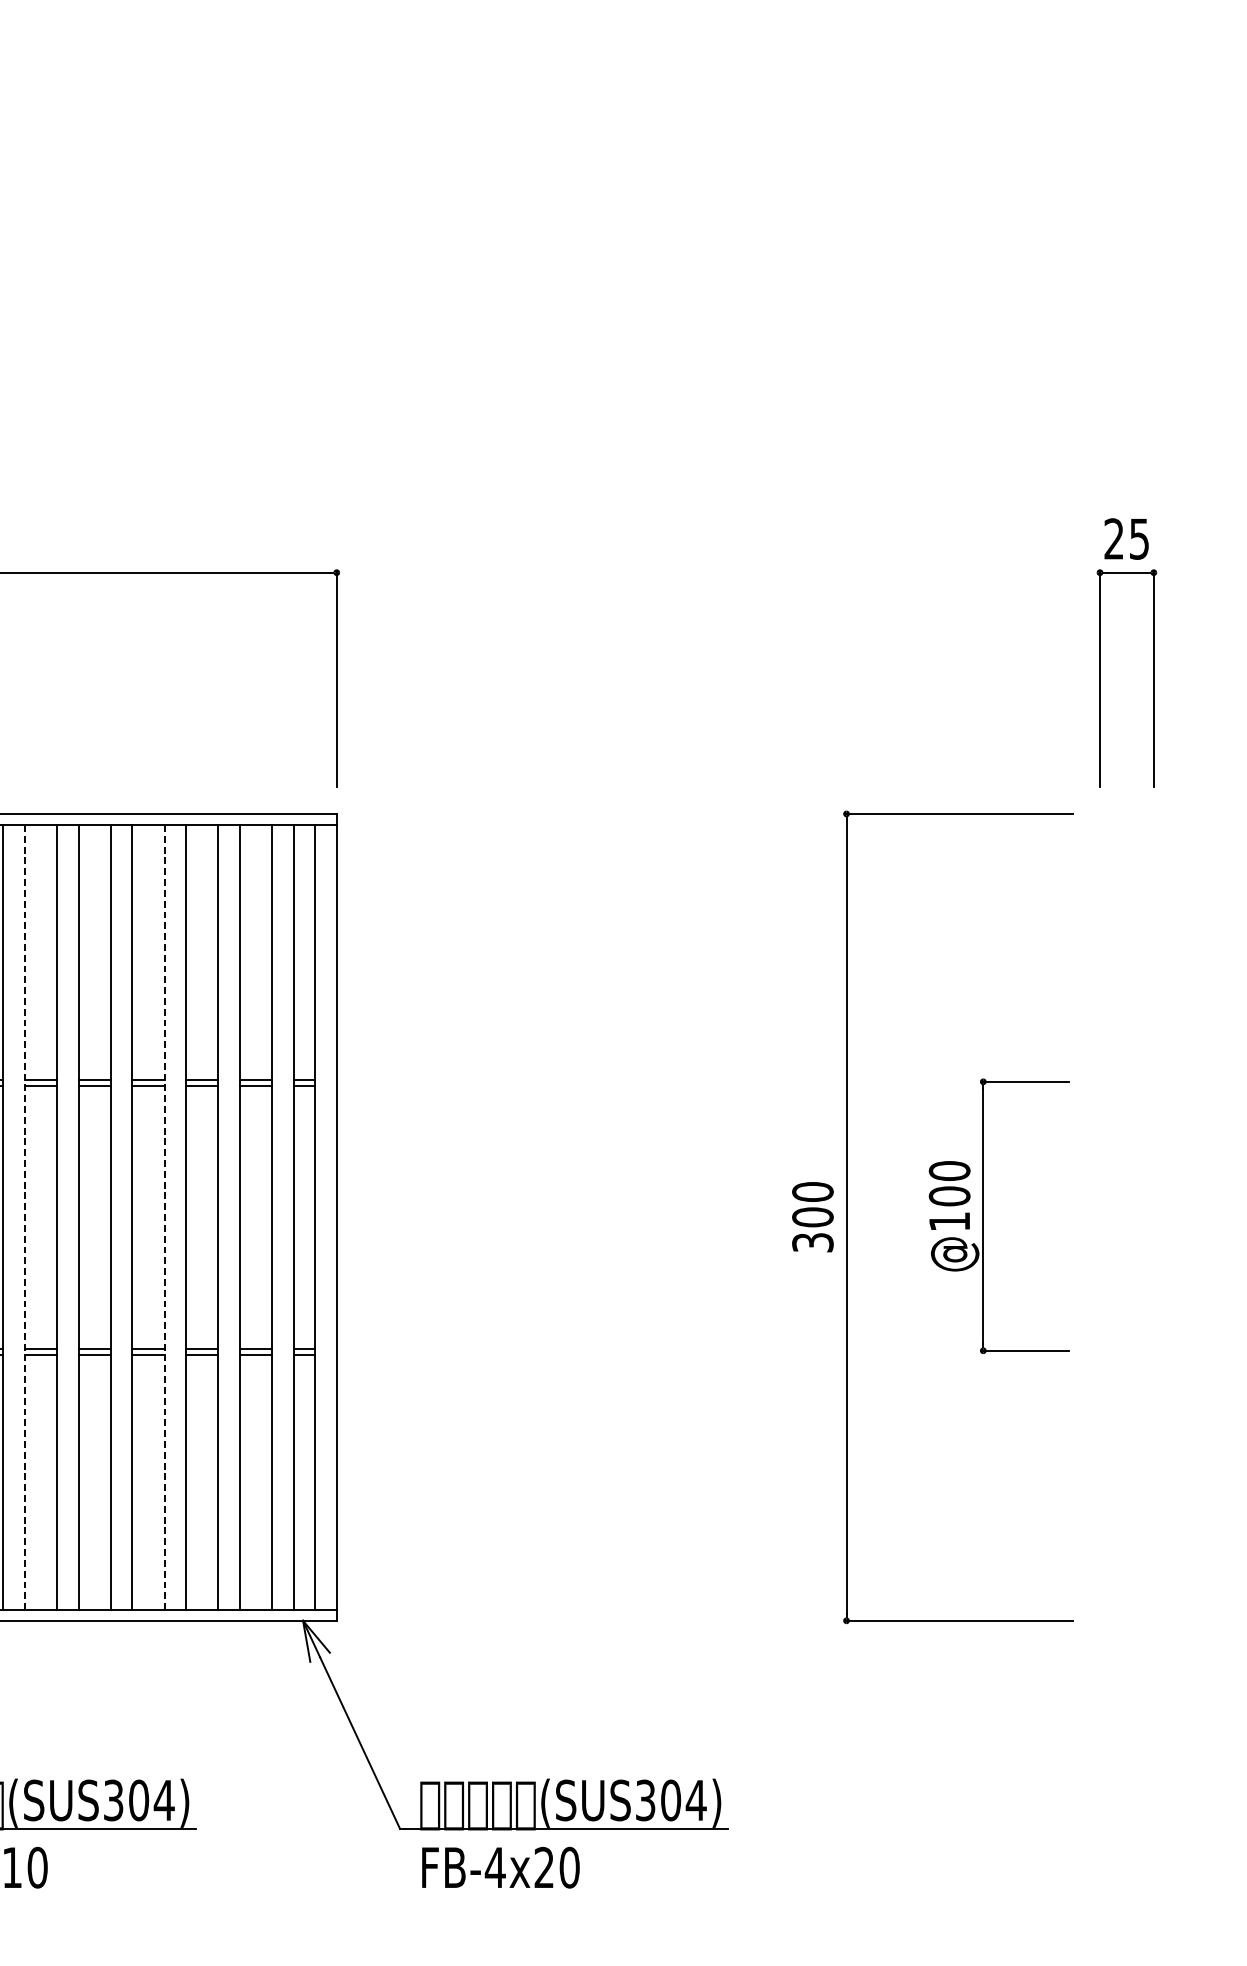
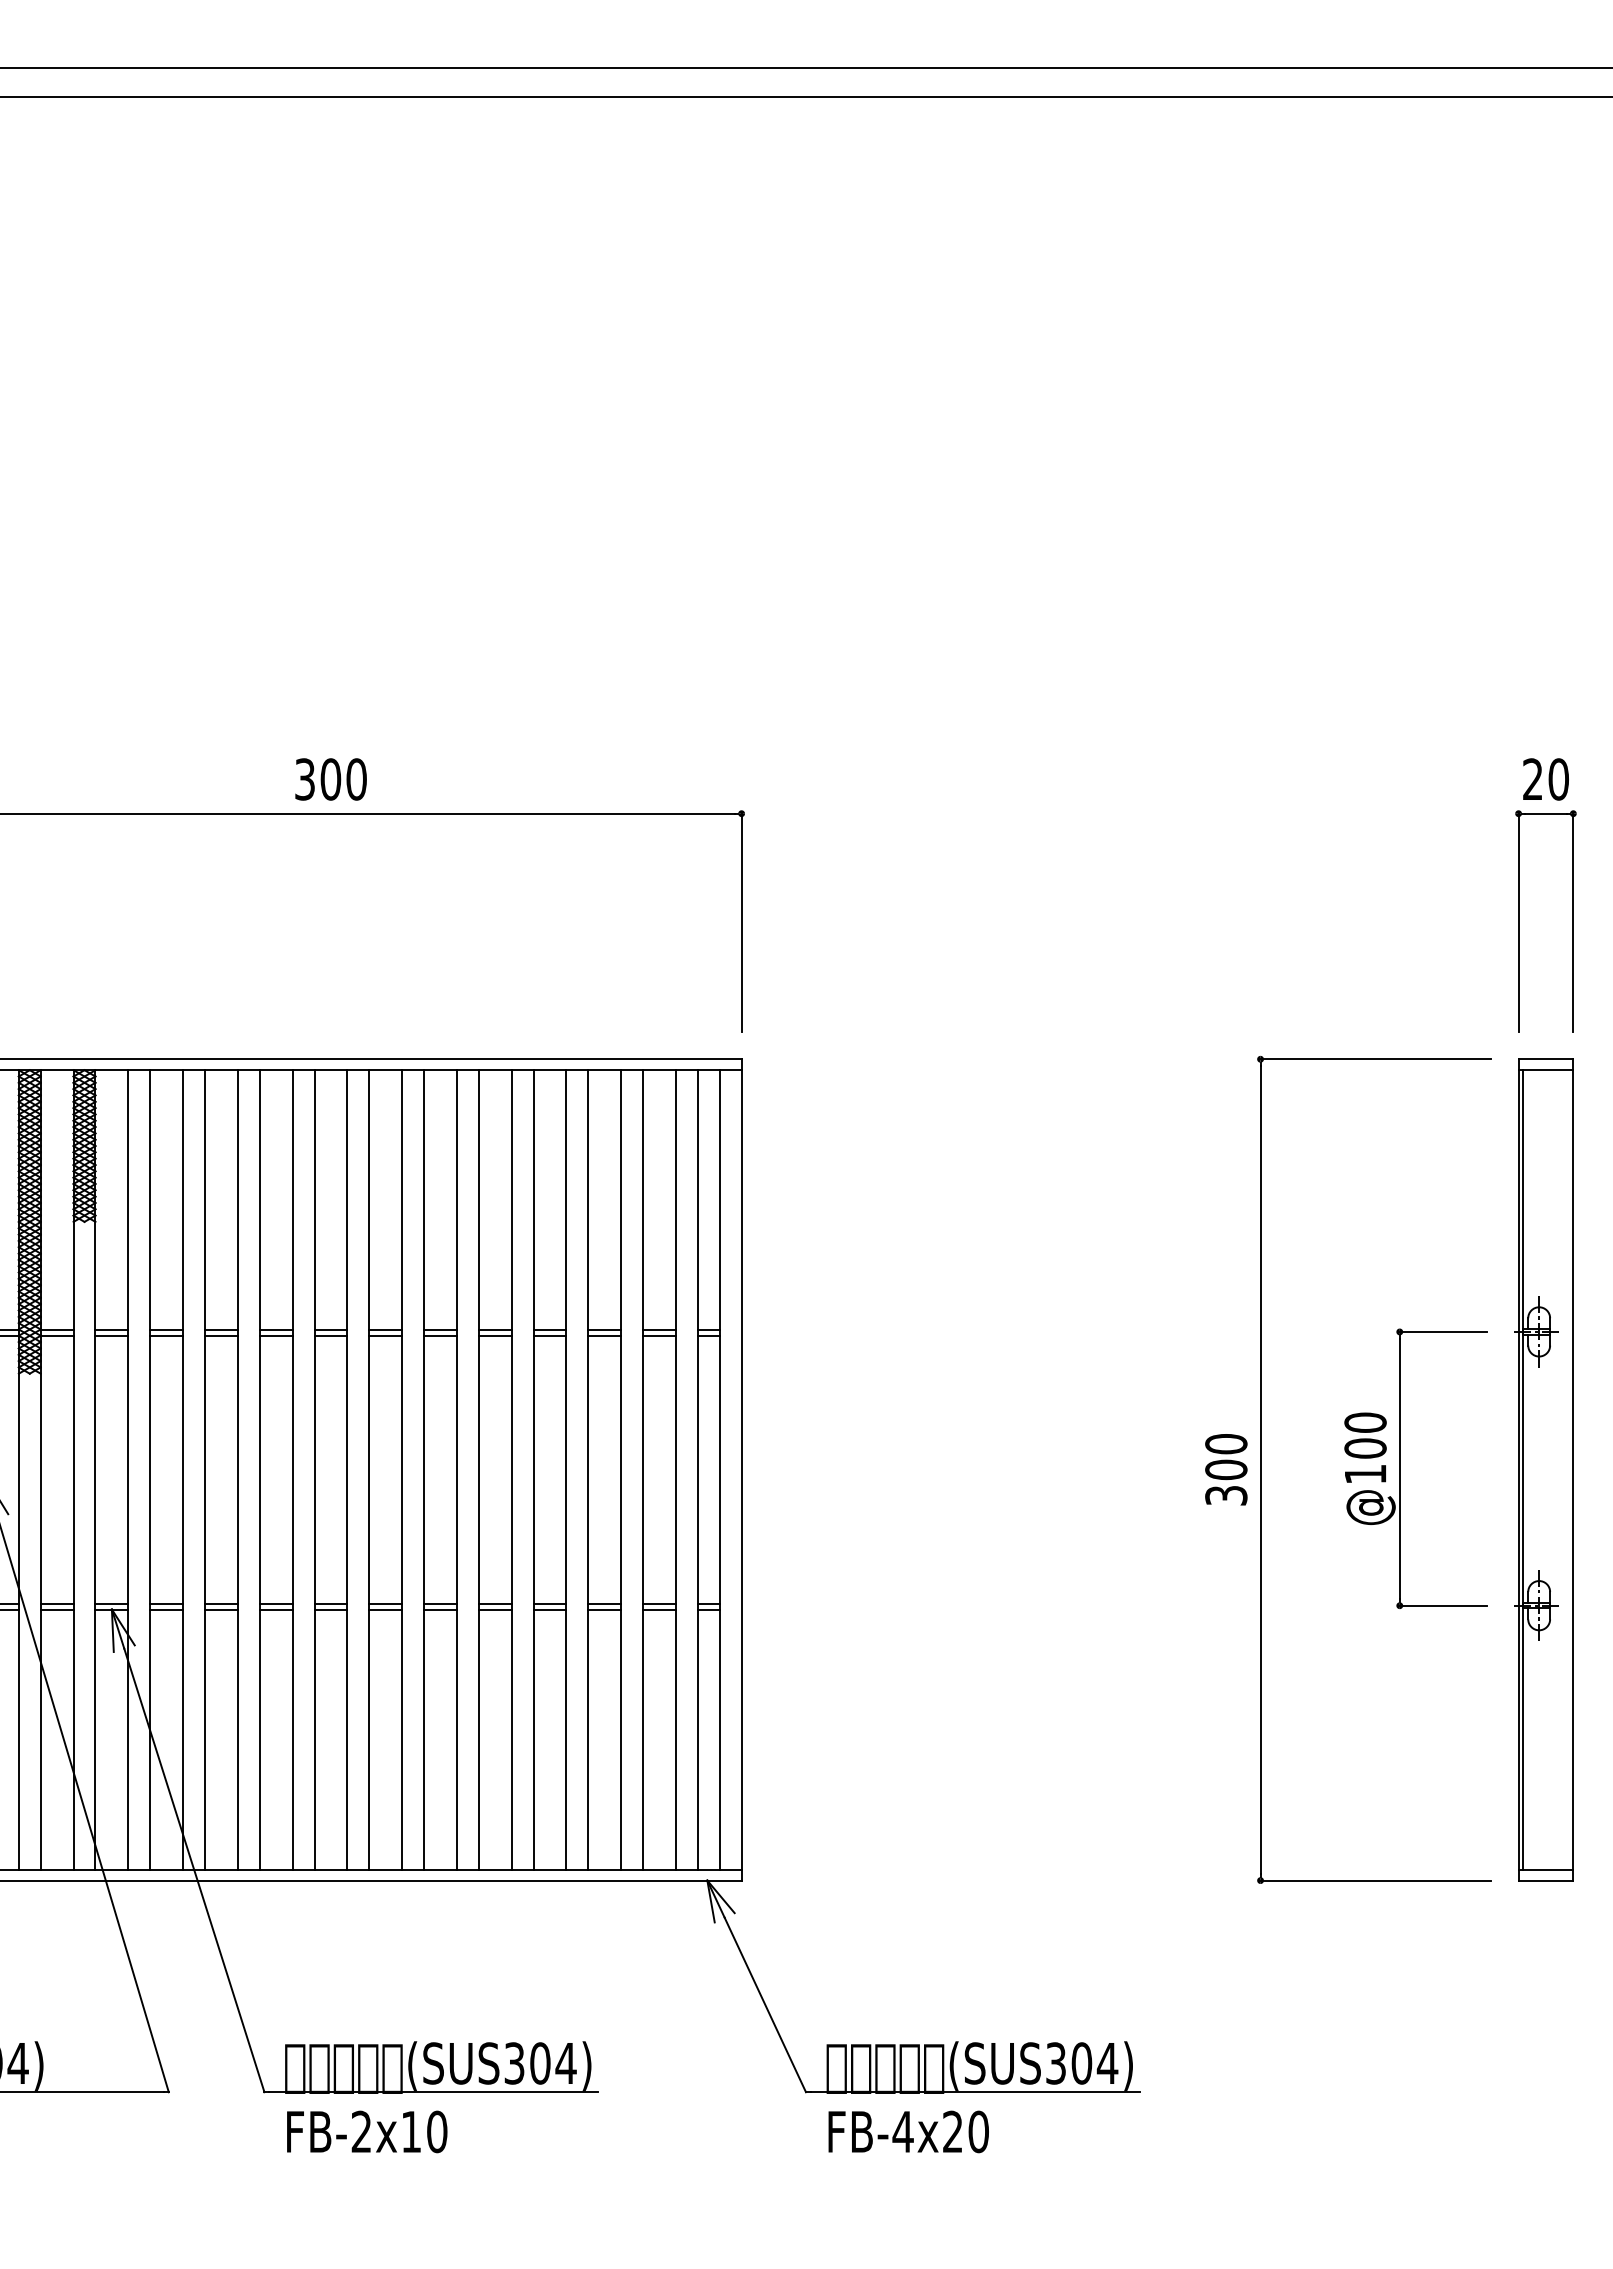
text: (1139, 539) -> (1558, 779), 25 -> 20
line: (25, 1216) -> (424, 1469), dashed -> solid
line: (164, 1216) -> (566, 1469), dashed -> solid
part: (1124, 1216) -> (1543, 1469), added

